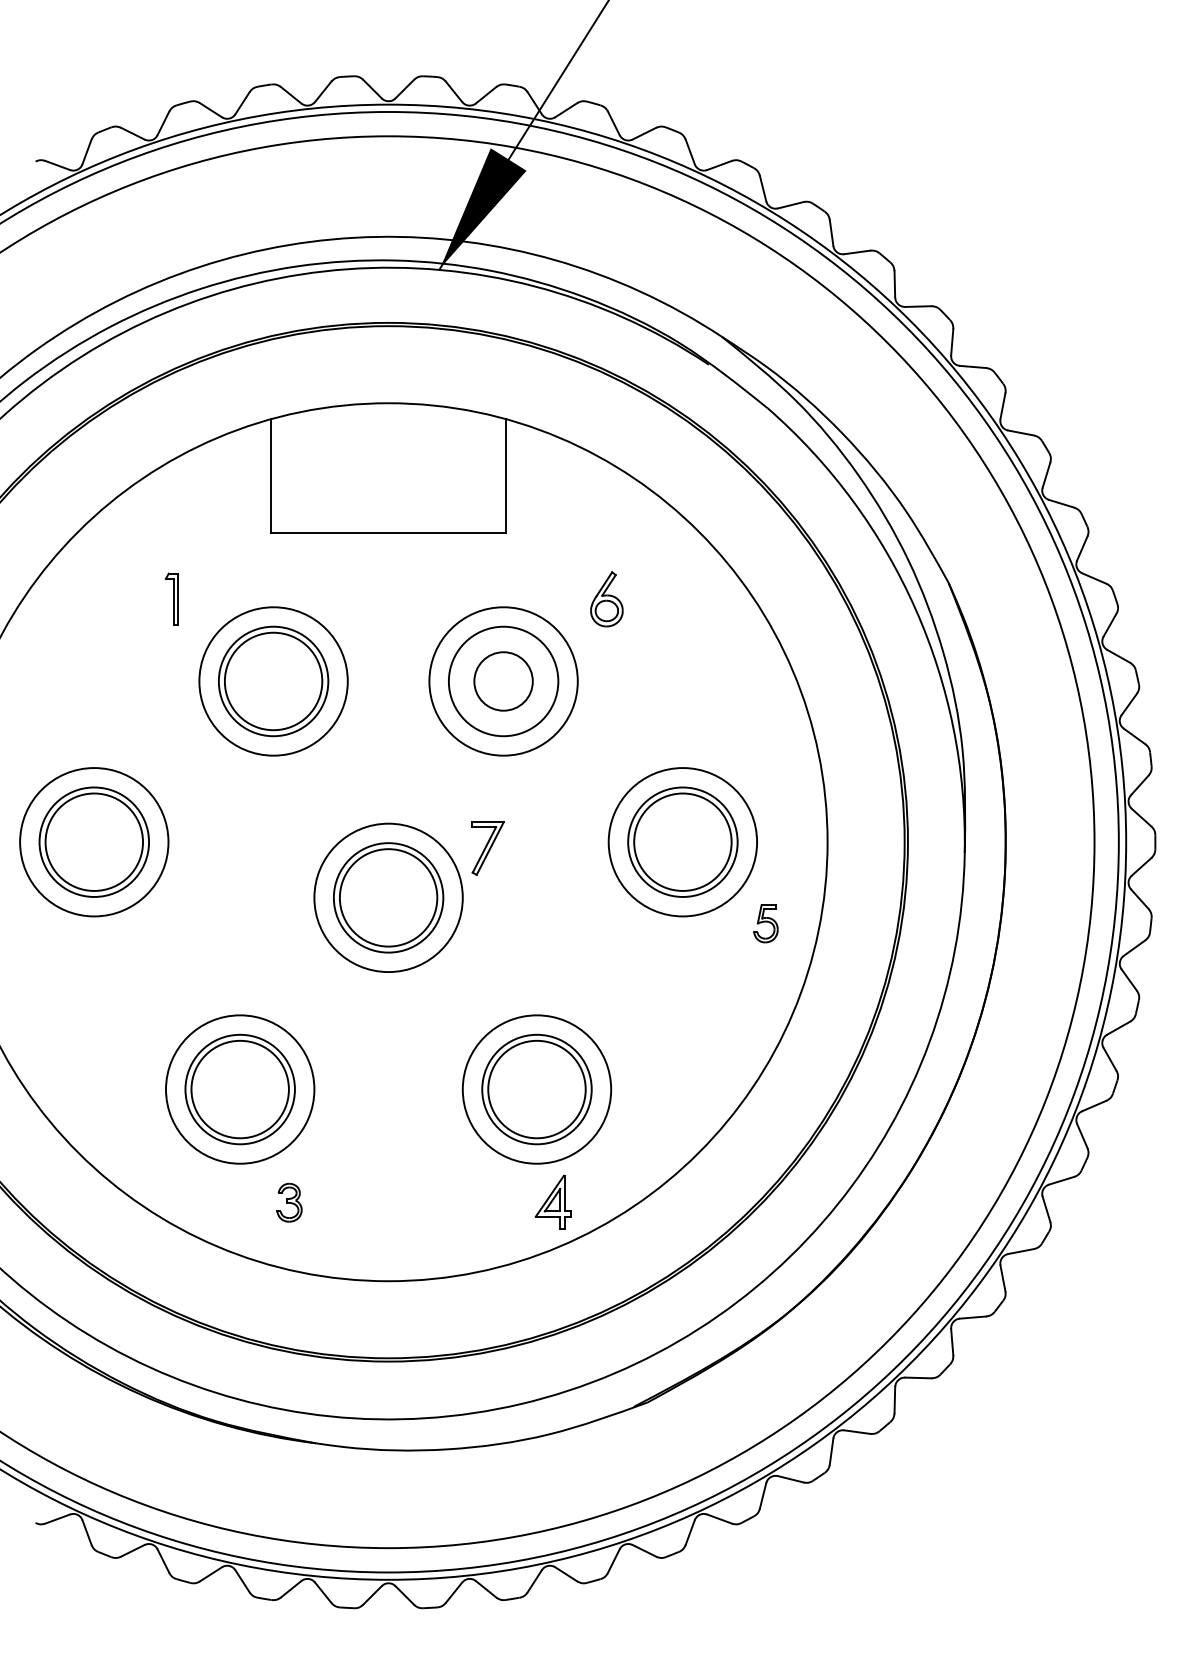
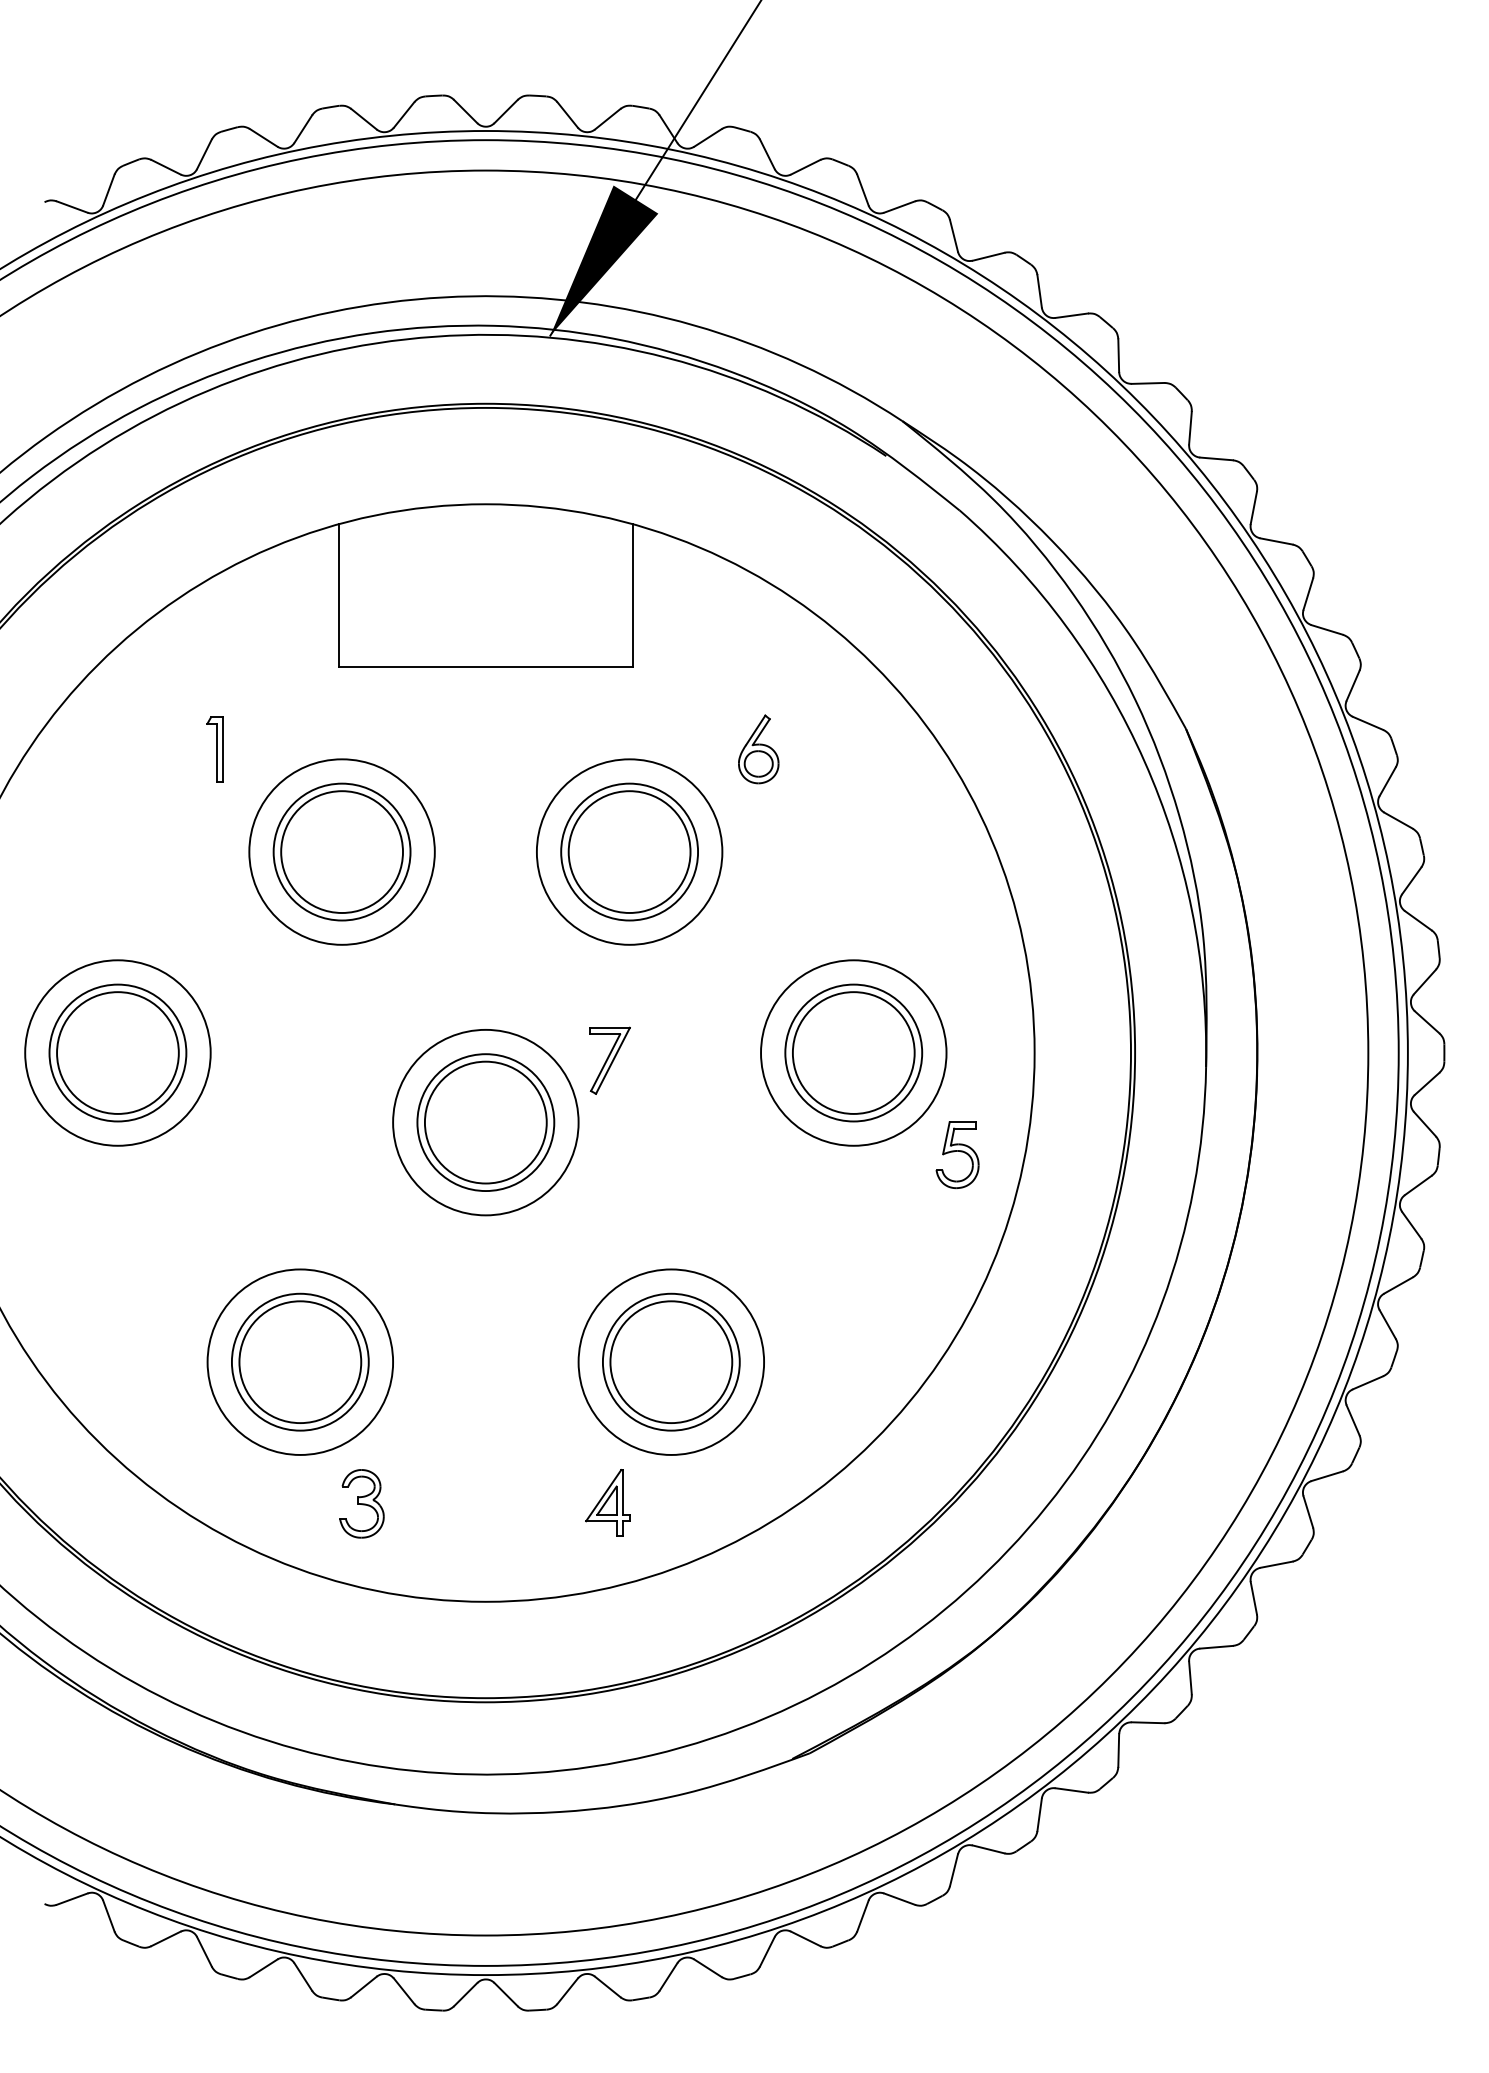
circle: (503, 681) -> (629, 852), size x1.67
part: (765, 923) -> (957, 1154), size x1.43
part: (552, 1201) -> (606, 1502), moved
part: (289, 1202) -> (361, 1503), size x1.43

